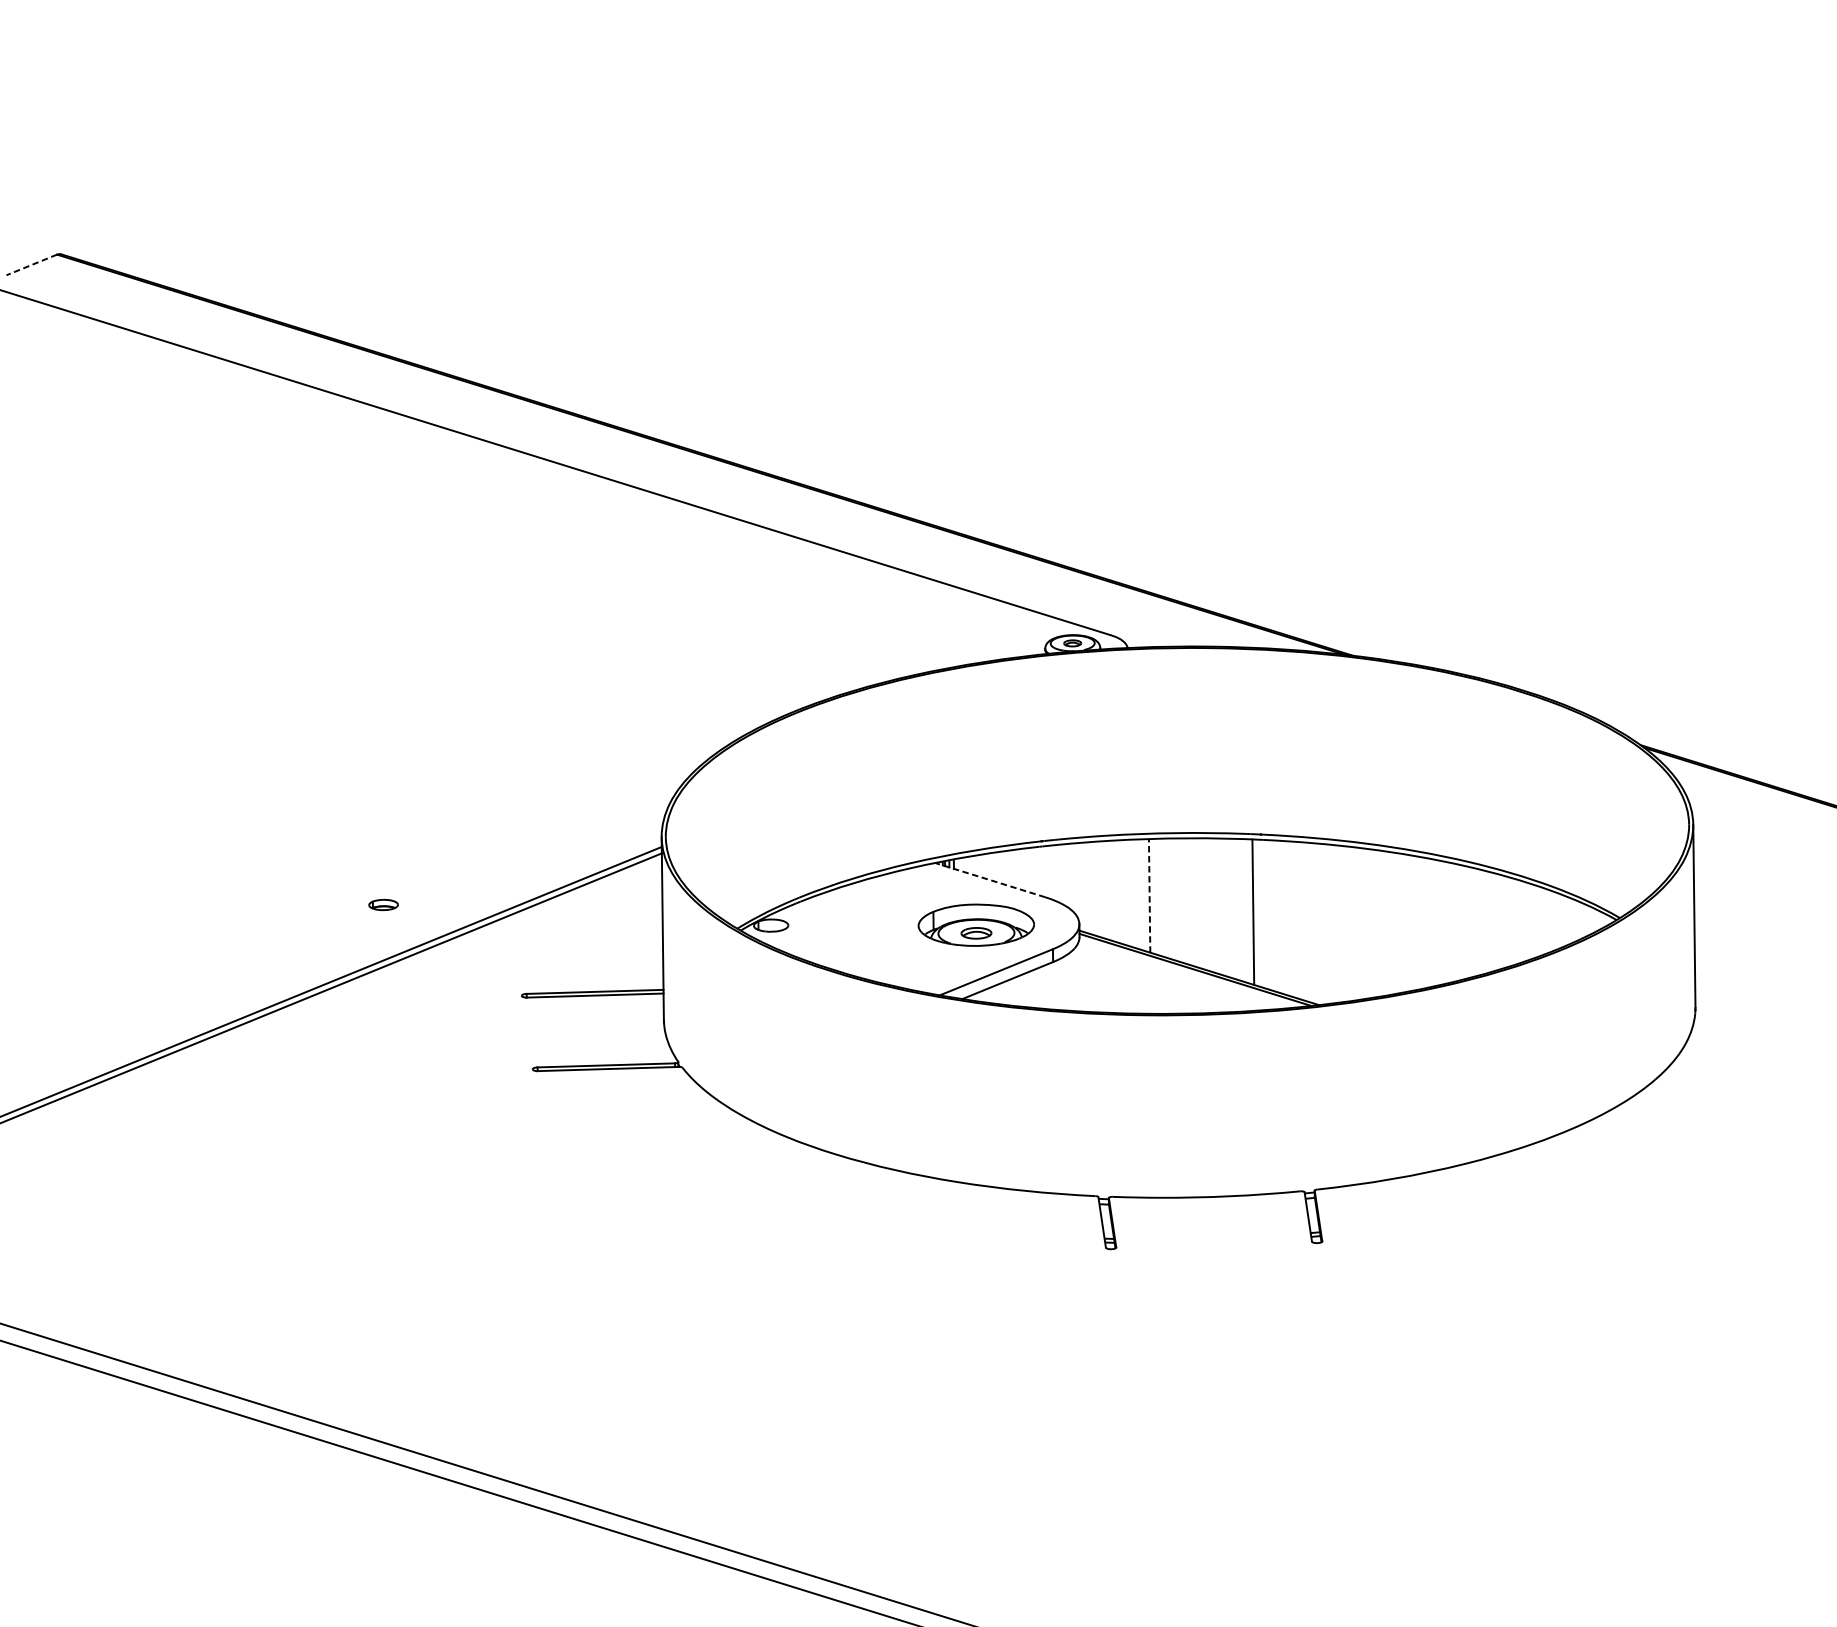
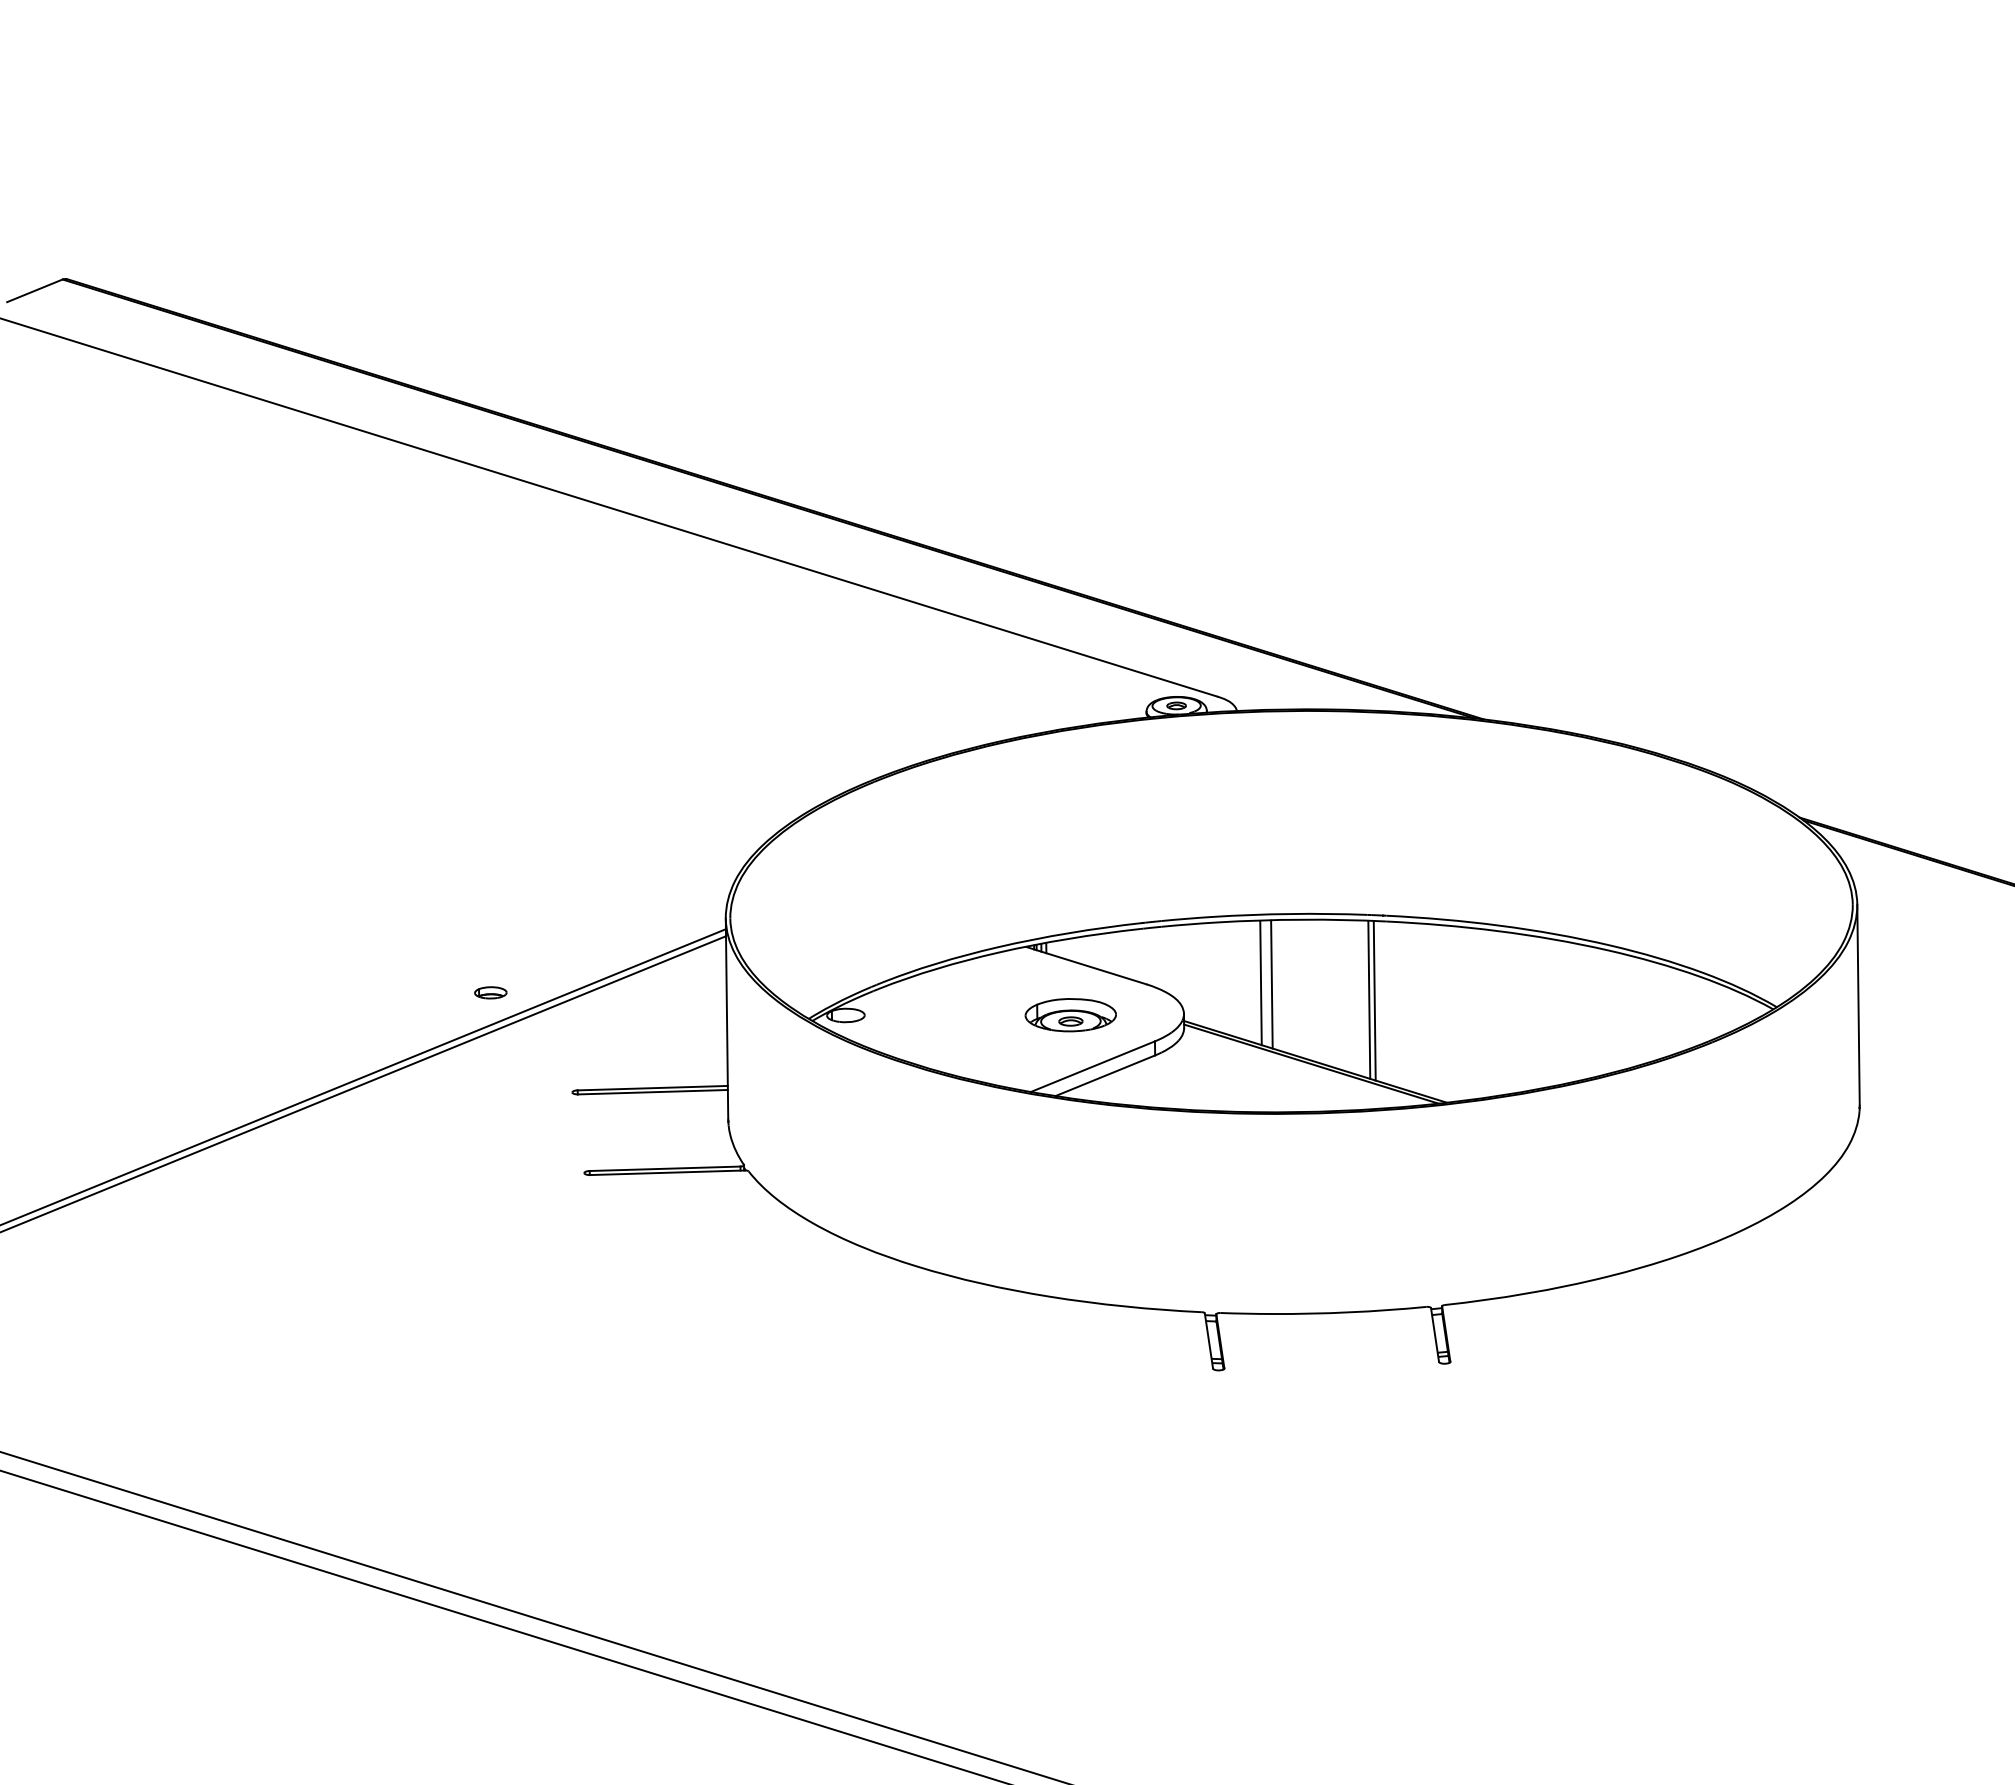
line: (31, 264) -> (34, 290), dashed -> solid
line: (990, 880) -> (1086, 965), dashed -> solid
line: (1150, 895) -> (1261, 982), dashed -> solid
line: (1159, 897) -> (1271, 984), added
part: (383, 904) -> (490, 992), moved
line: (1248, 911) -> (1369, 999), added
part: (975, 925) -> (1070, 1015), size x0.71

